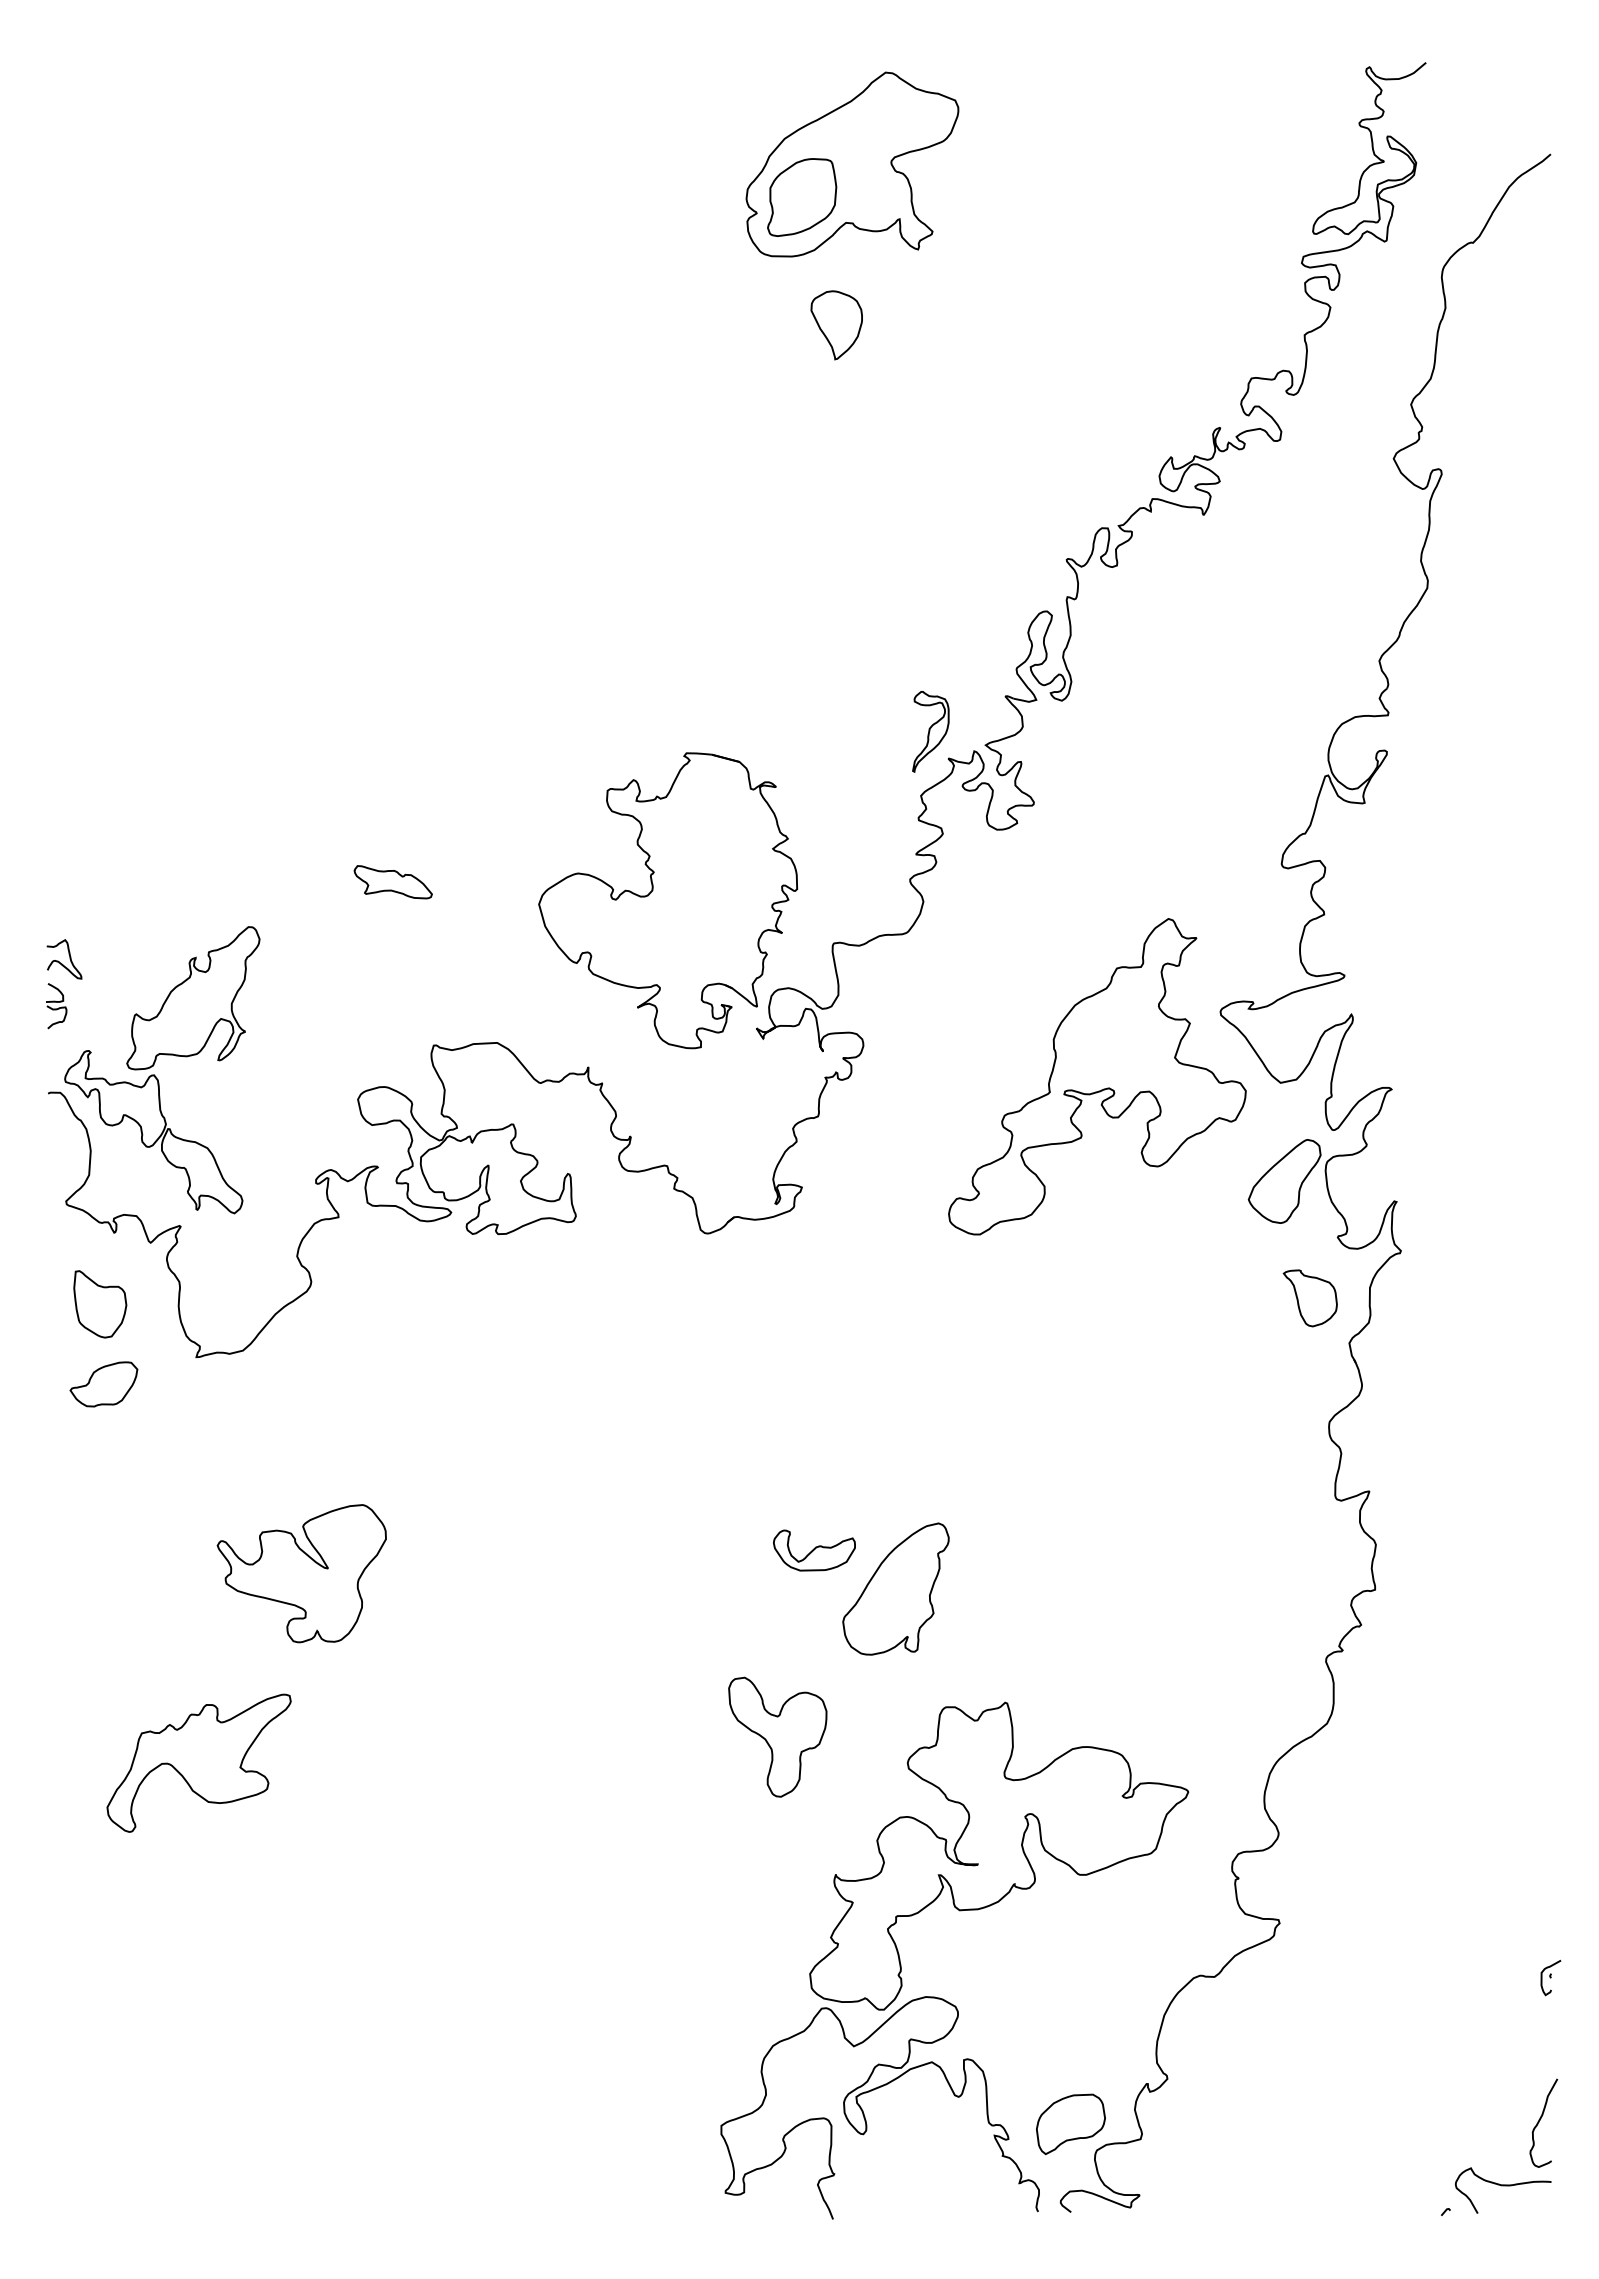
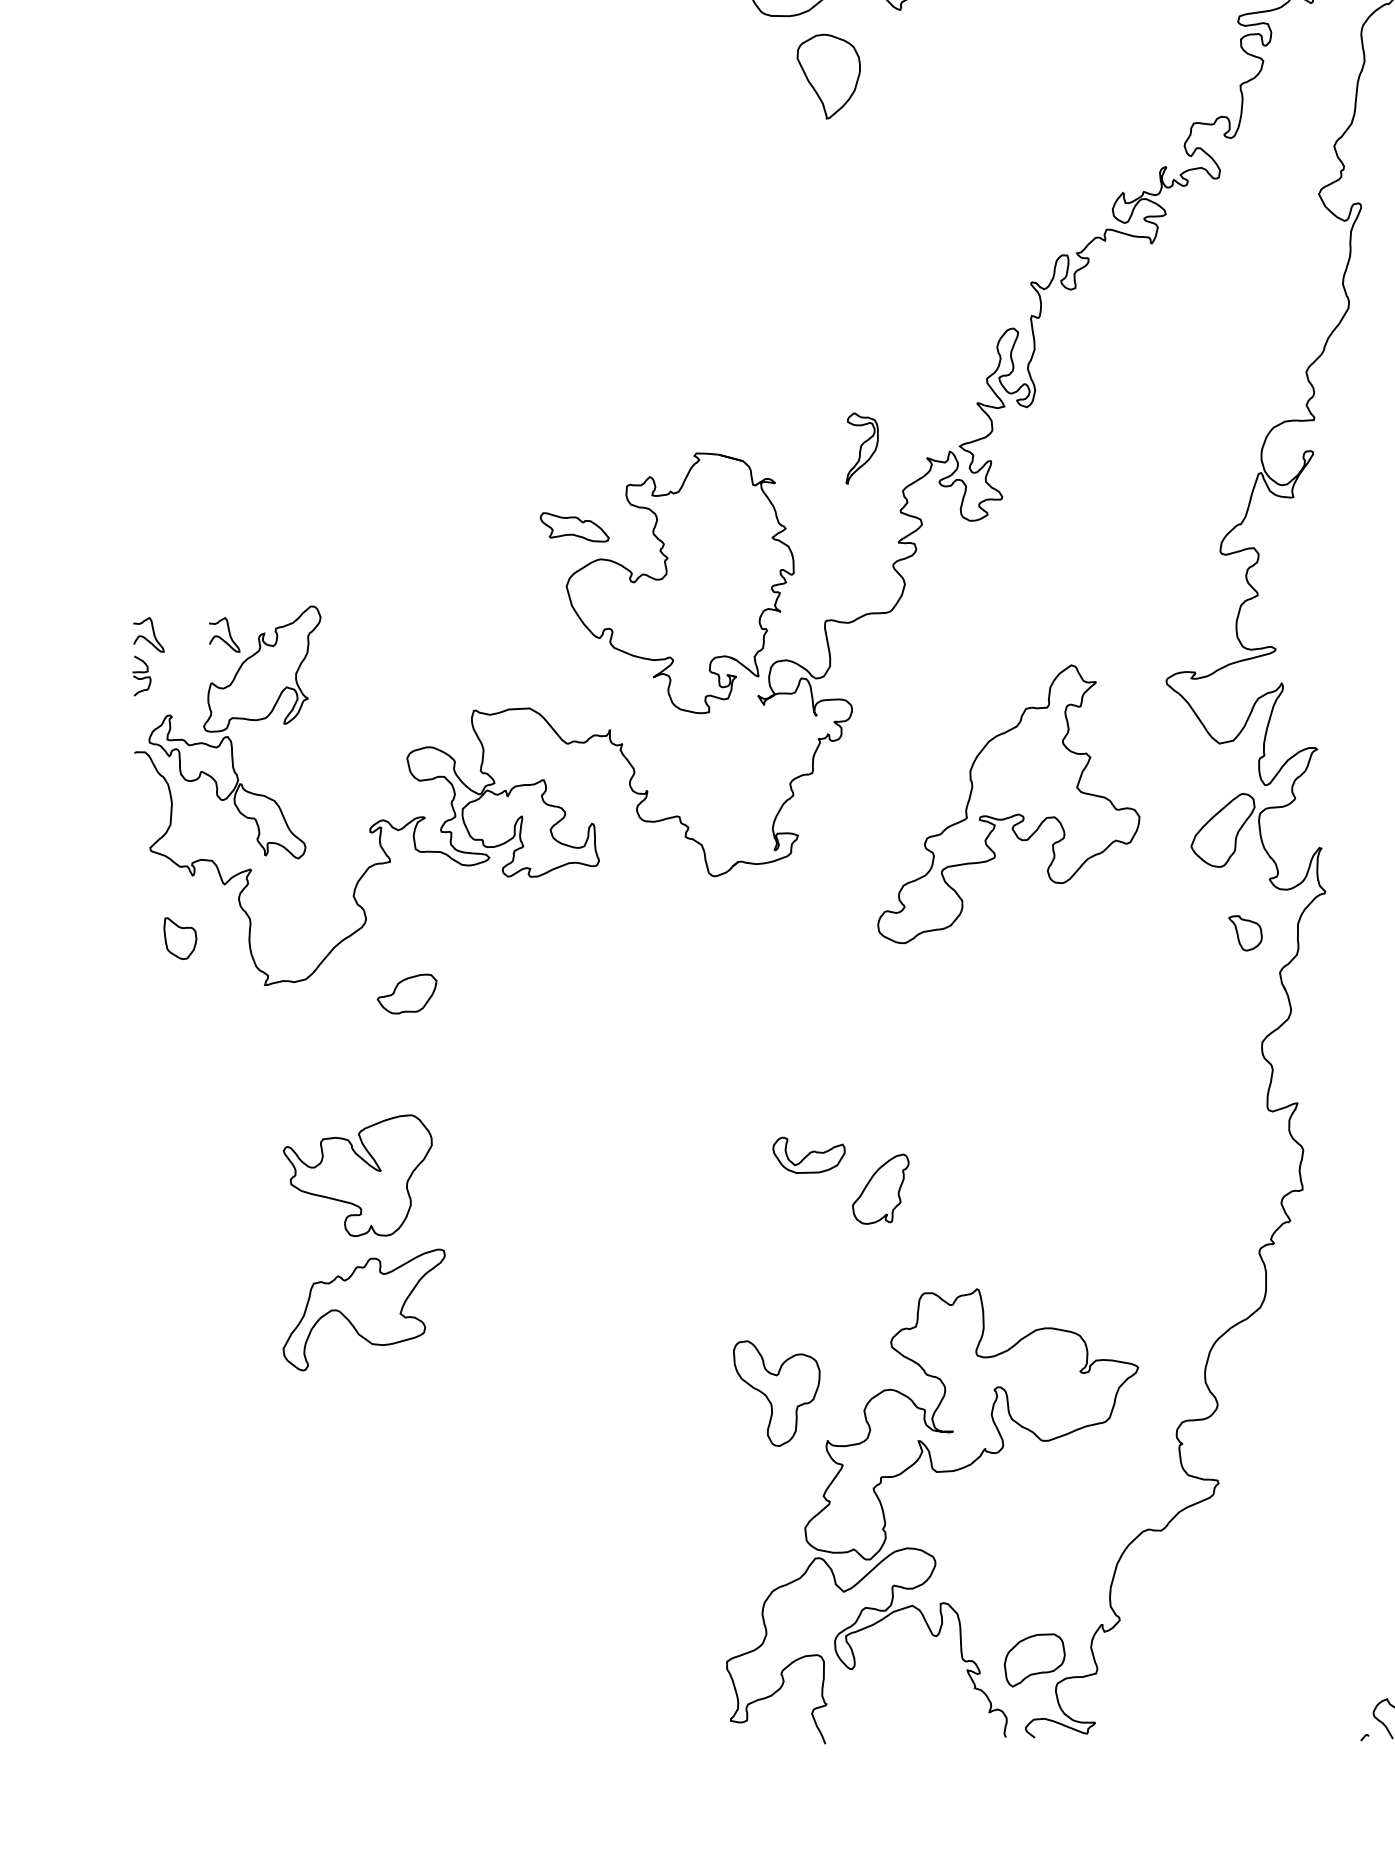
part: (836, 325) -> (828, 76), size x1.4
part: (930, 731) -> (861, 448), moved
part: (392, 882) -> (574, 527), moved
curve: (148, 963) -> (222, 638), added
part: (1097, 1076) -> (1008, 804), moved
part: (1309, 1298) -> (1244, 933), size x0.7
part: (100, 1304) -> (180, 938), size x0.7
part: (103, 1384) -> (406, 994), moved
part: (895, 1588) -> (880, 1188), size x0.6
part: (777, 1736) -> (776, 1392), moved
part: (198, 1762) -> (363, 1309), moved

